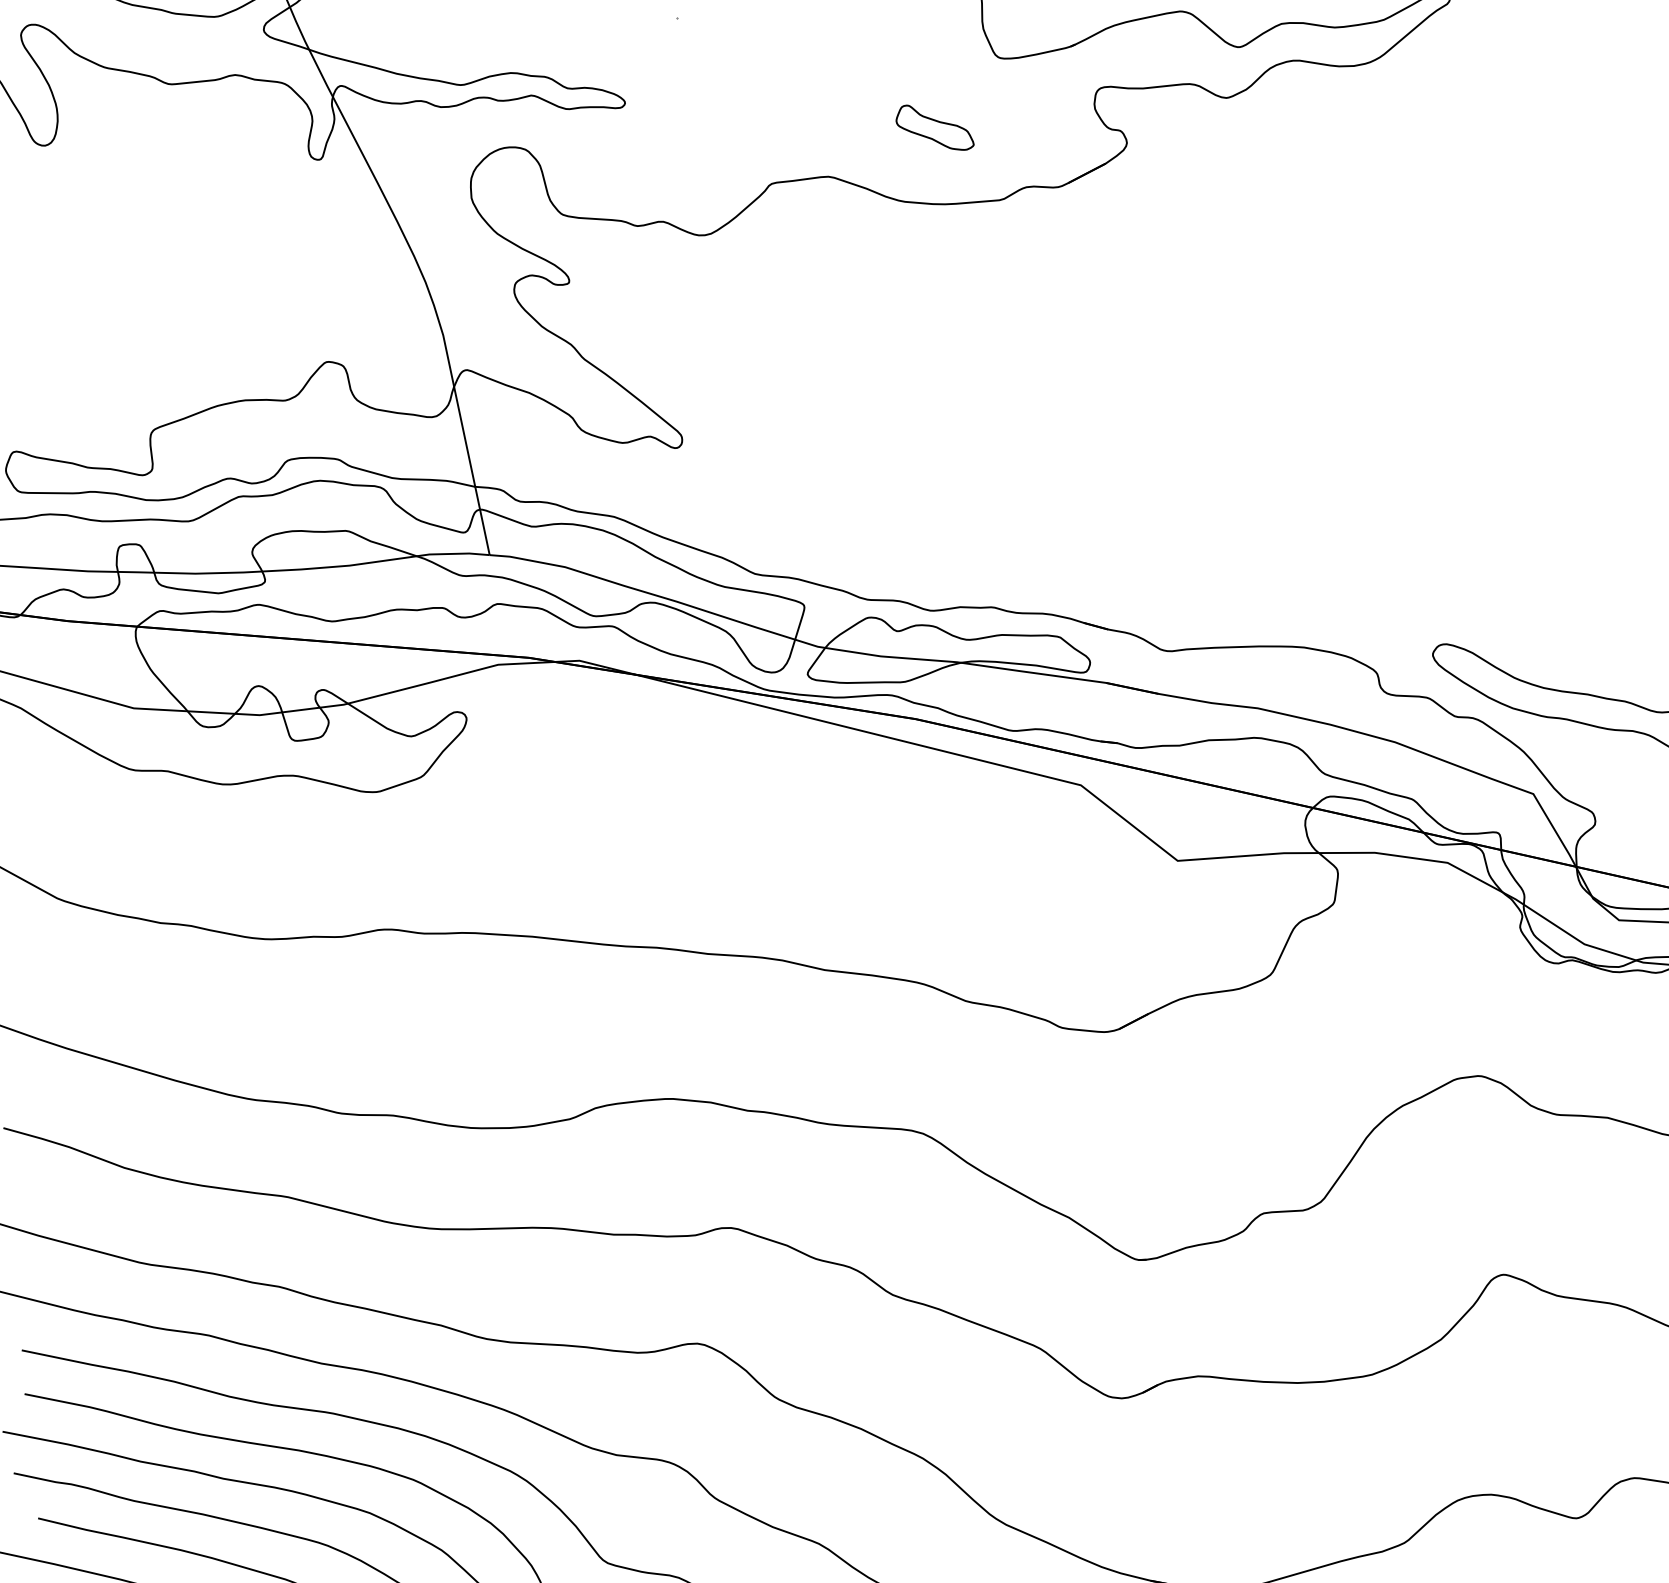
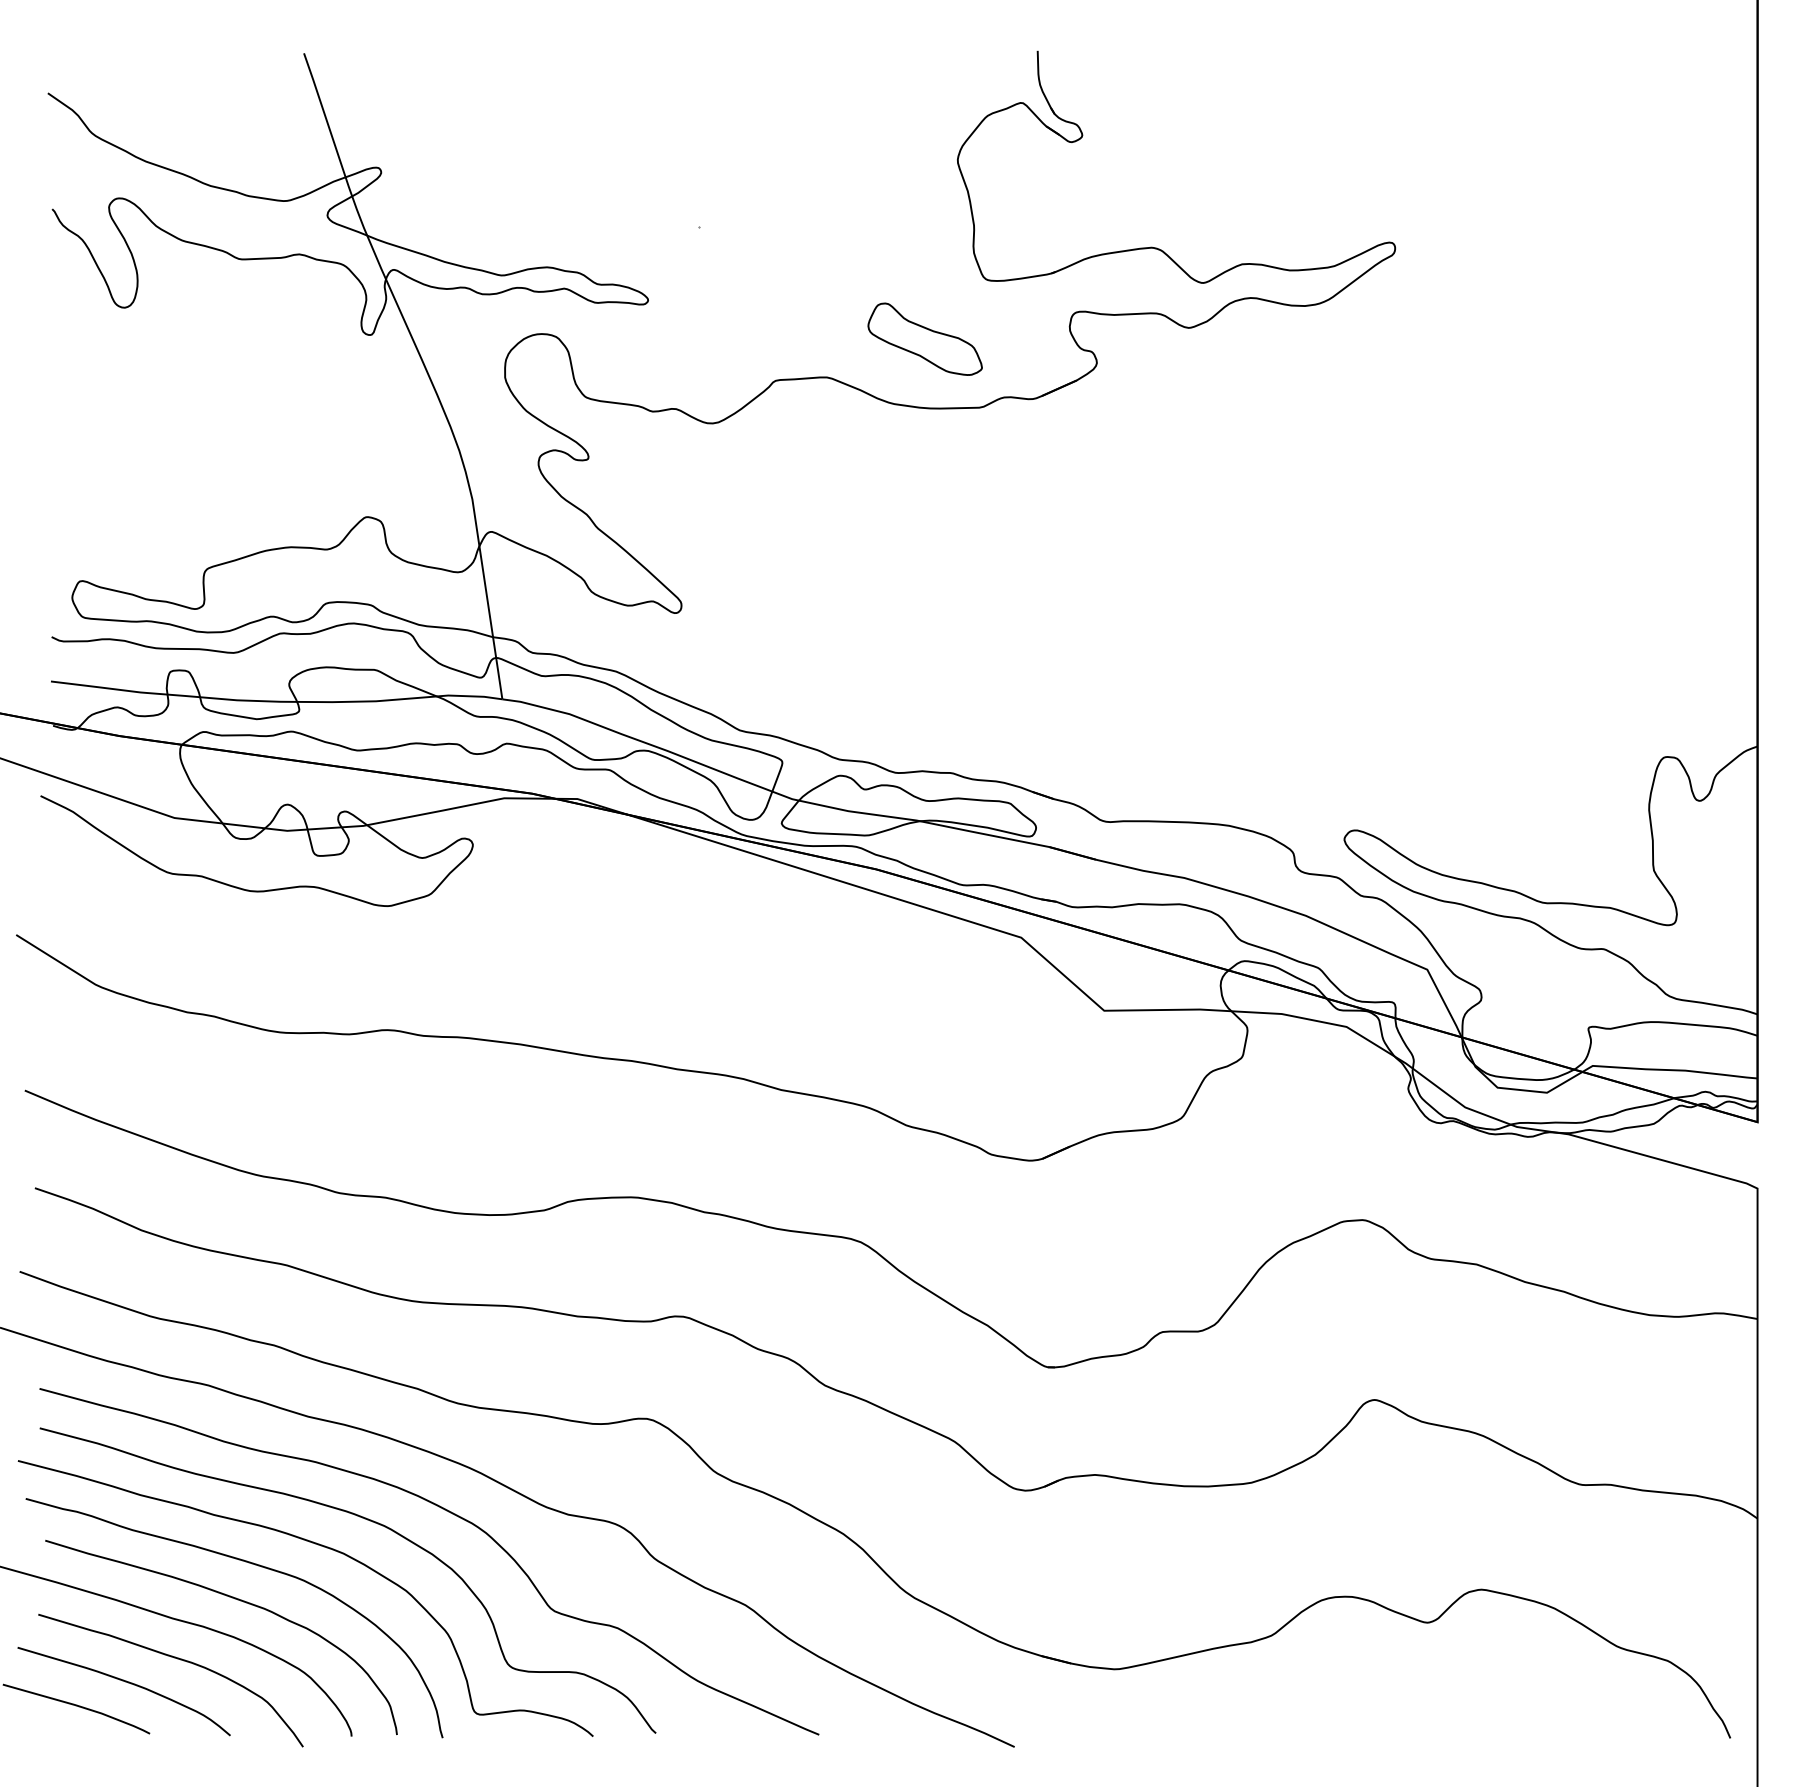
part: (934, 127) -> (924, 338), size x1.67

